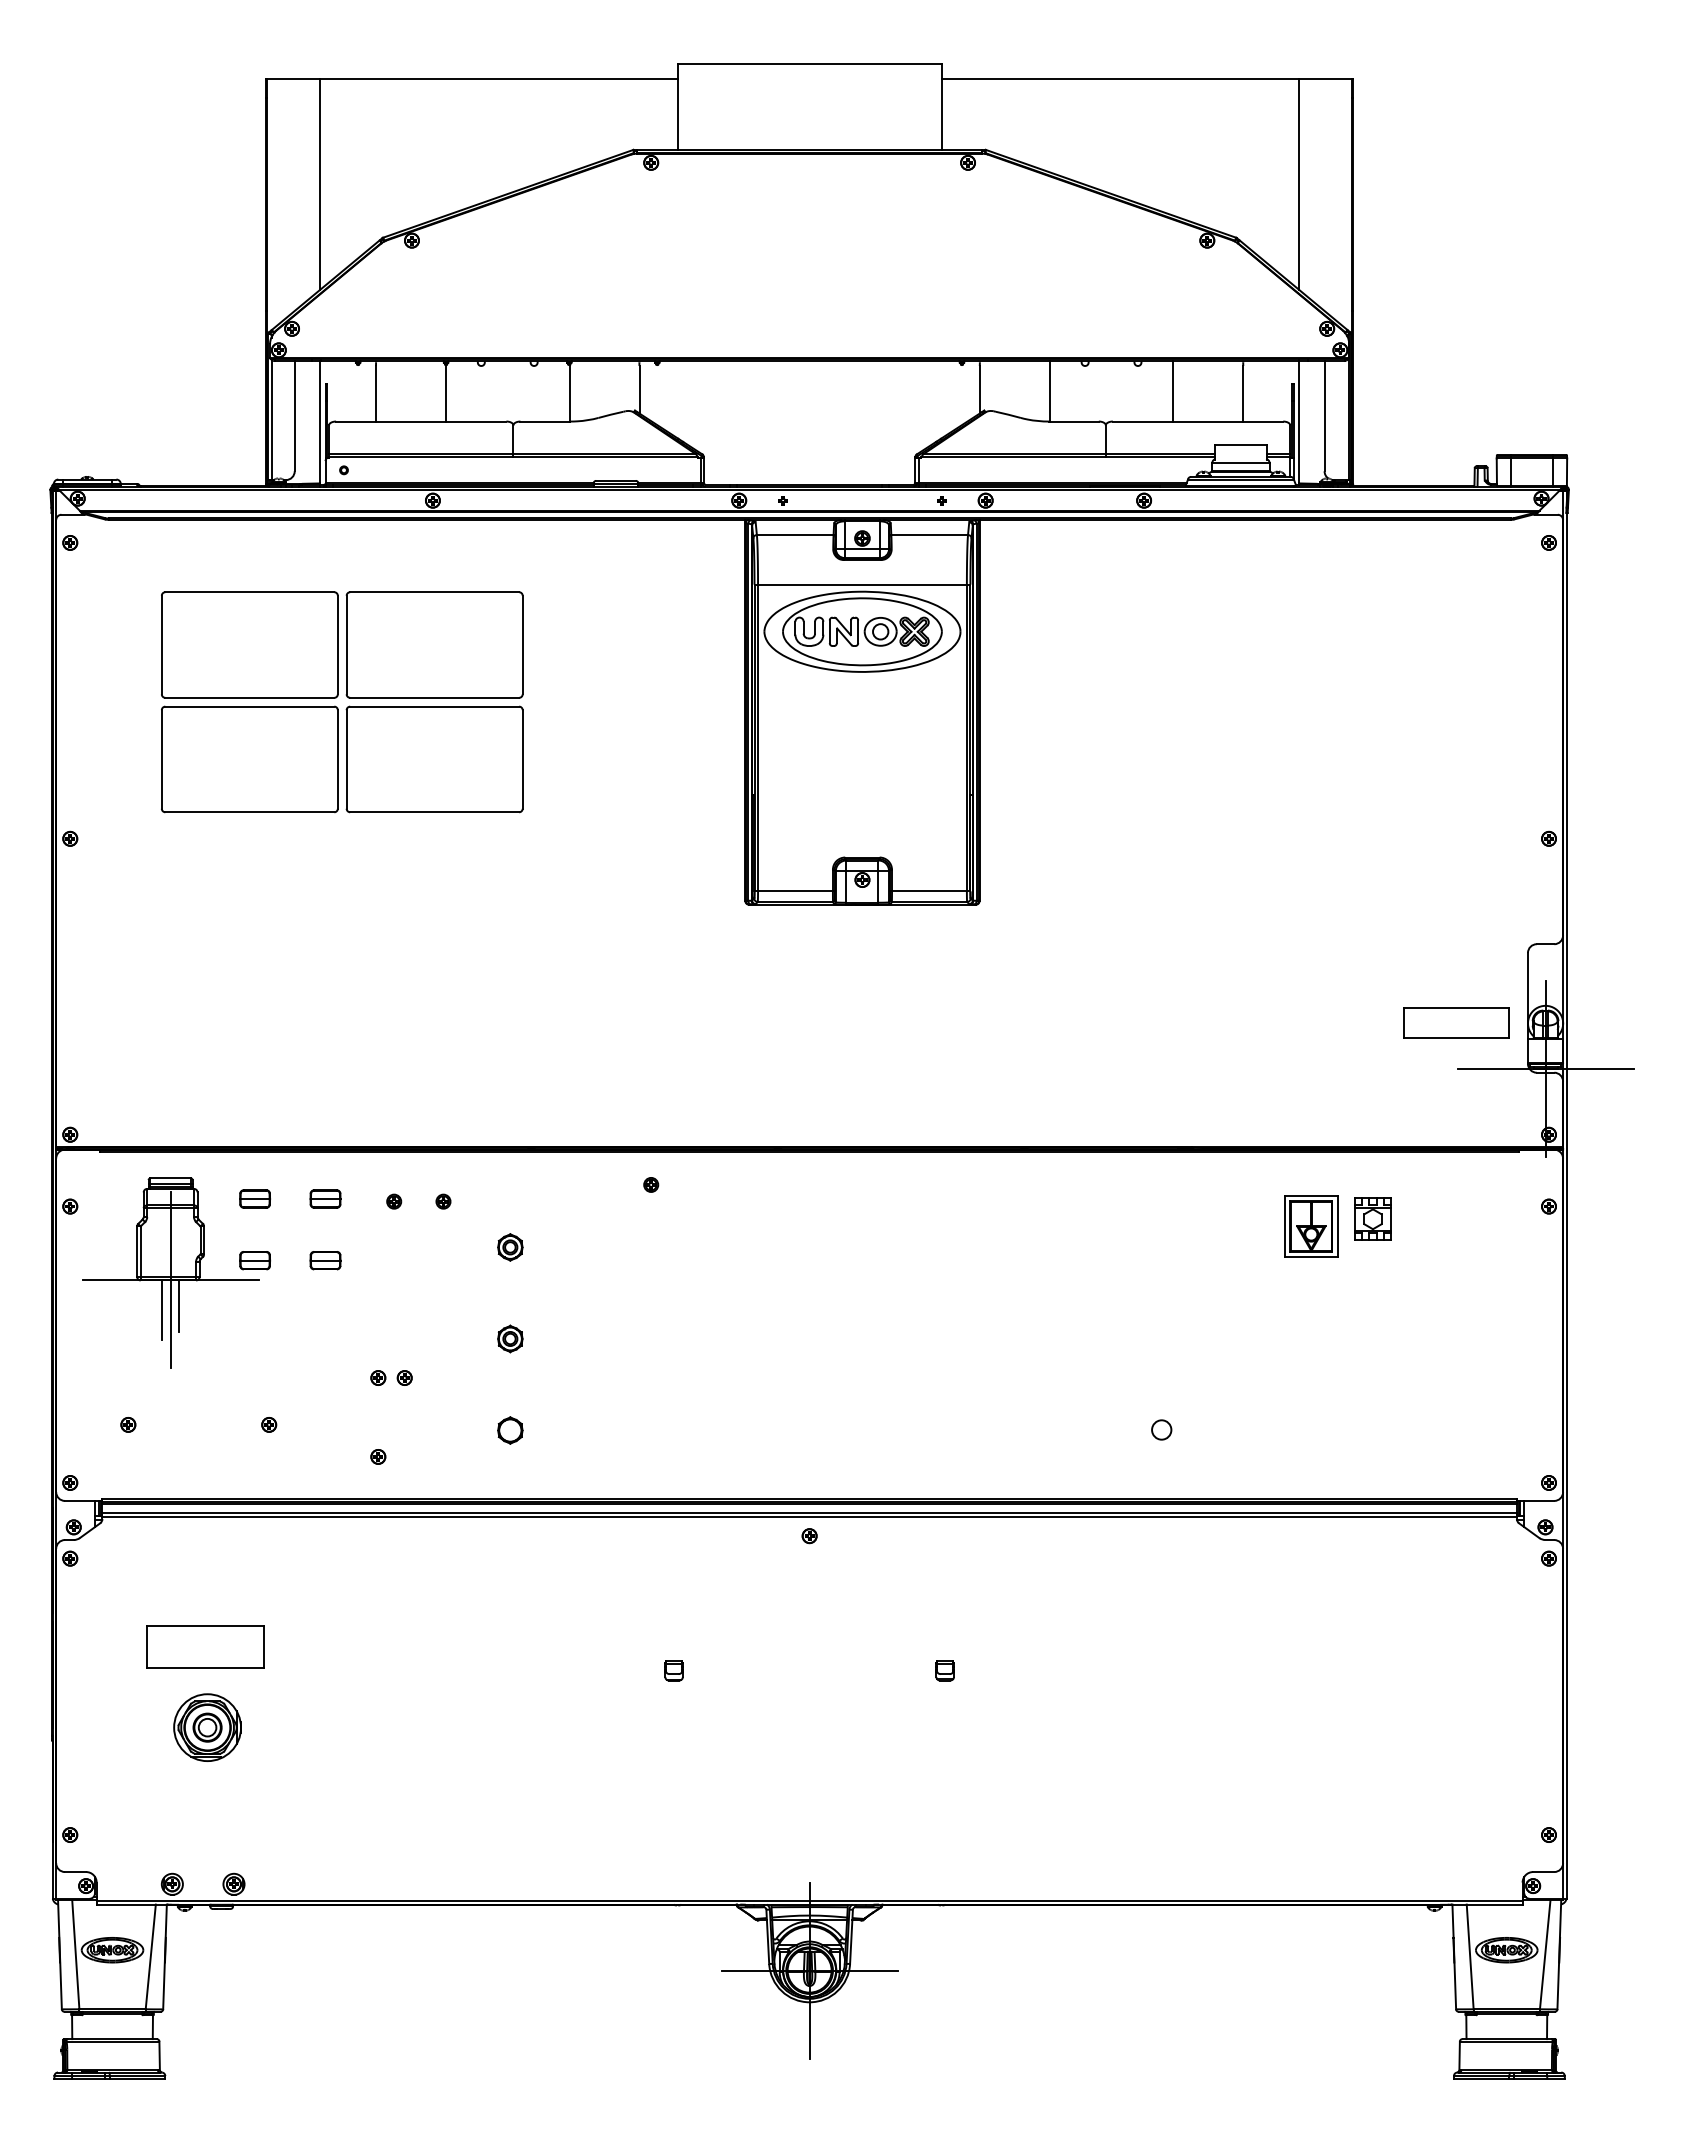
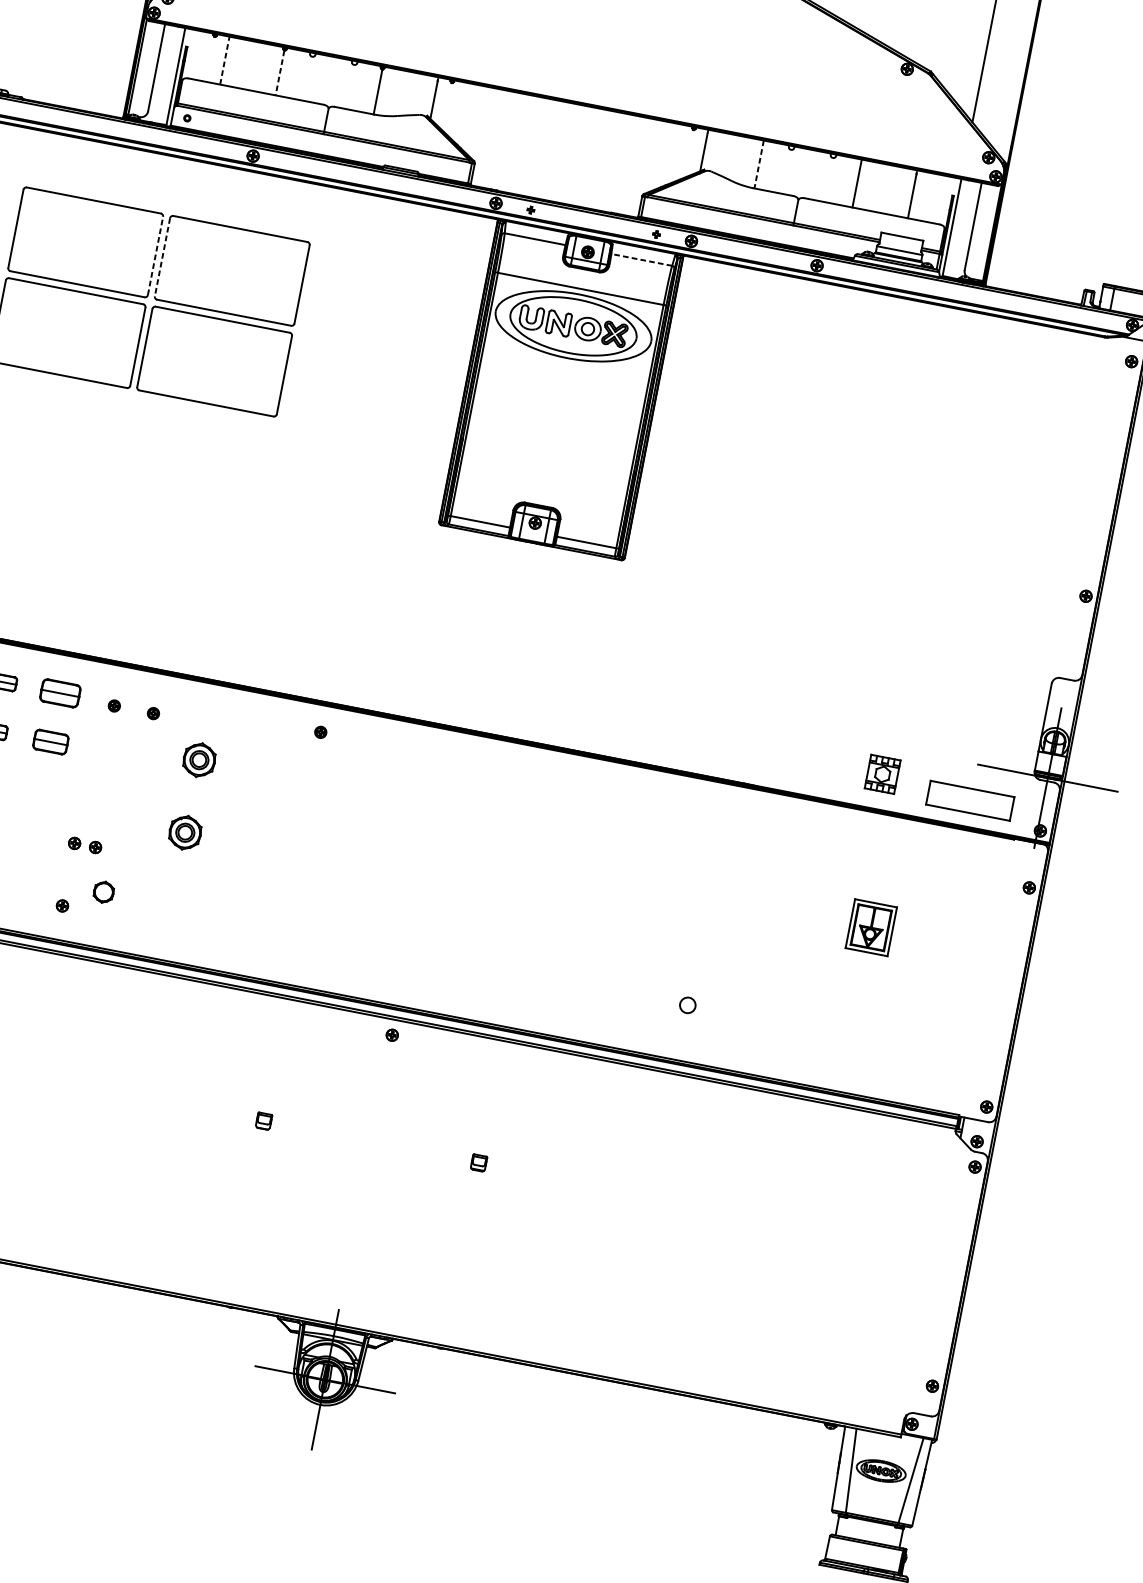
line: (1049, 391) -> (758, 164), solid -> dashed
line: (375, 393) -> (224, 62), solid -> dashed
line: (445, 393) -> (279, 73), solid -> dashed
line: (929, 535) -> (641, 260), solid -> dashed
line: (337, 644) -> (155, 255), solid -> dashed
line: (346, 645) -> (162, 257), solid -> dashed
part: (1456, 1022) -> (970, 800), moved
part: (325, 1198) -> (60, 692), size x1.6
part: (1372, 1218) -> (882, 773), moved
part: (1311, 1226) -> (871, 927), moved
part: (510, 1247) -> (199, 760), size x1.6
part: (325, 1260) -> (50, 742), size x1.4
part: (510, 1338) -> (185, 832), size x1.6
part: (510, 1430) -> (103, 892), moved

